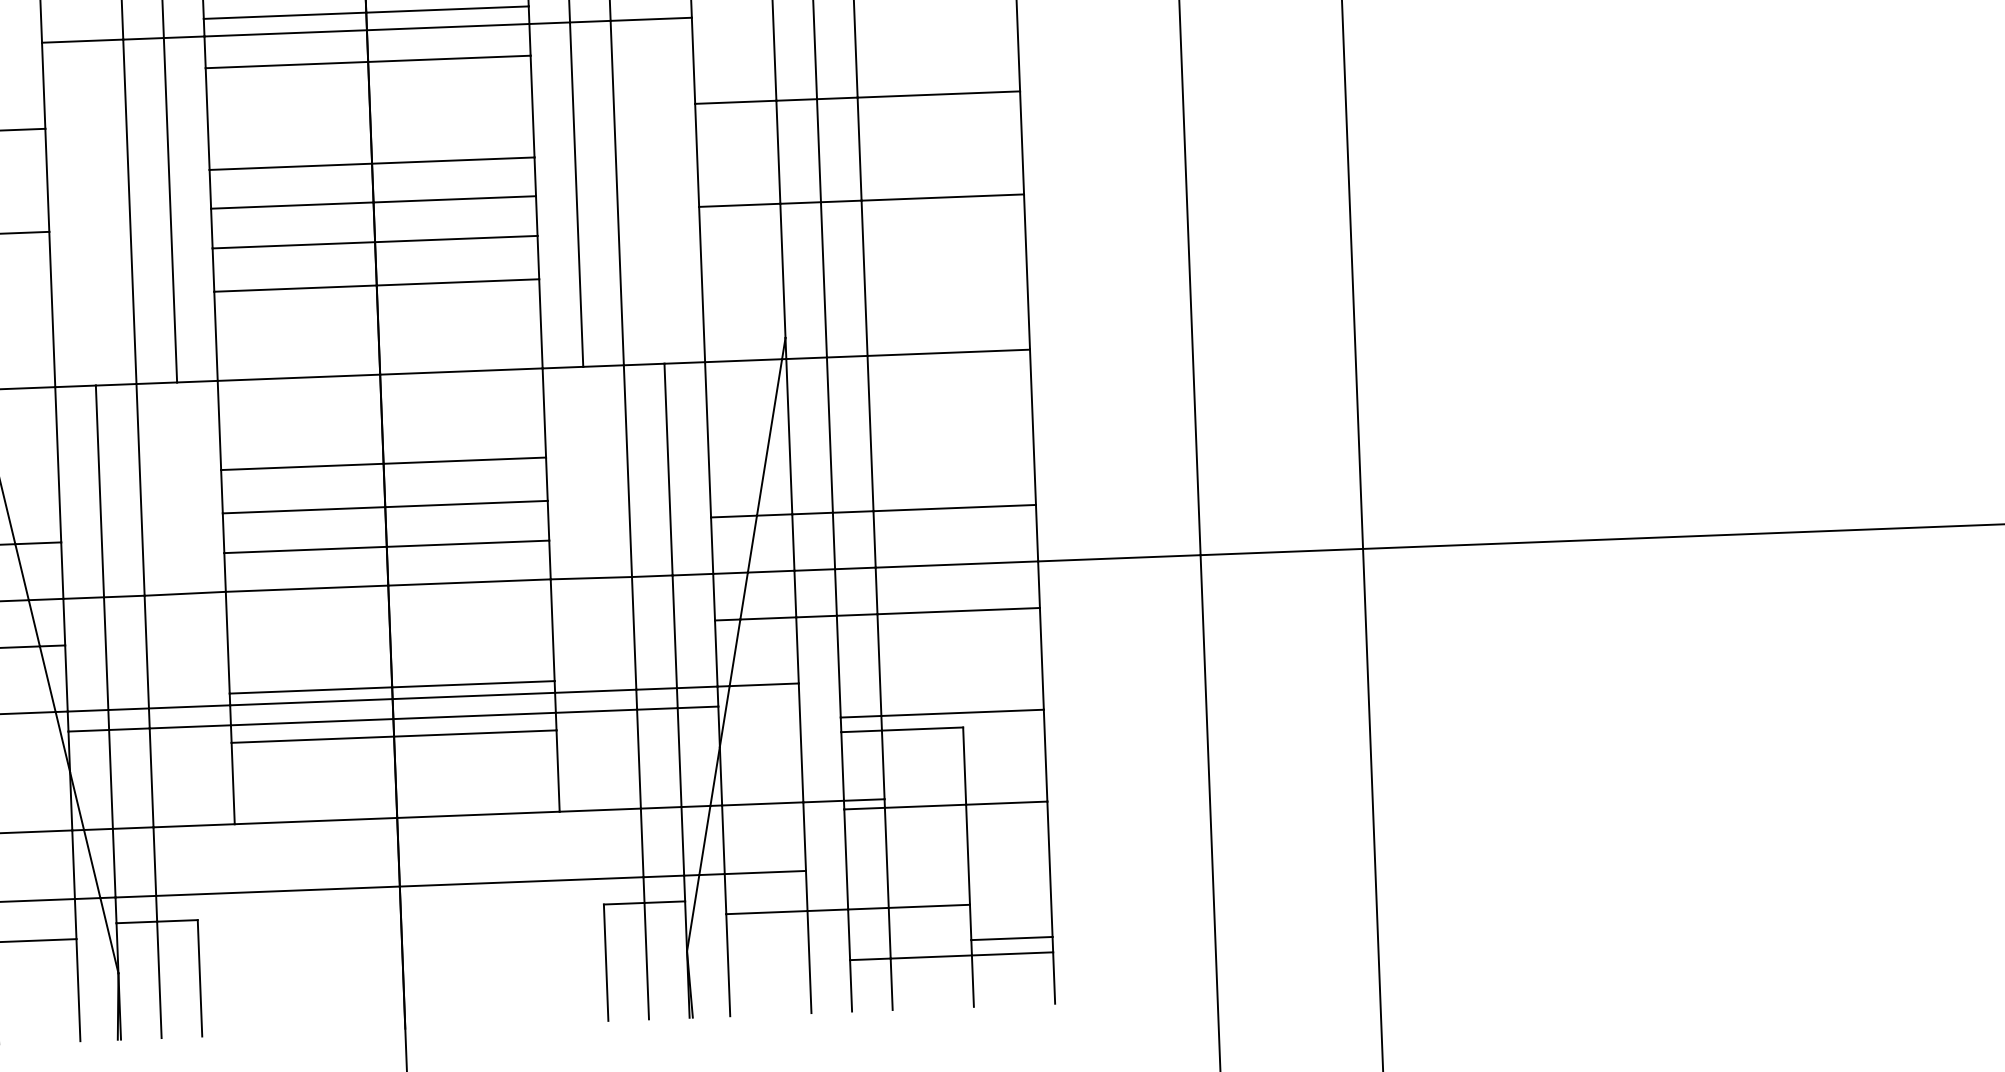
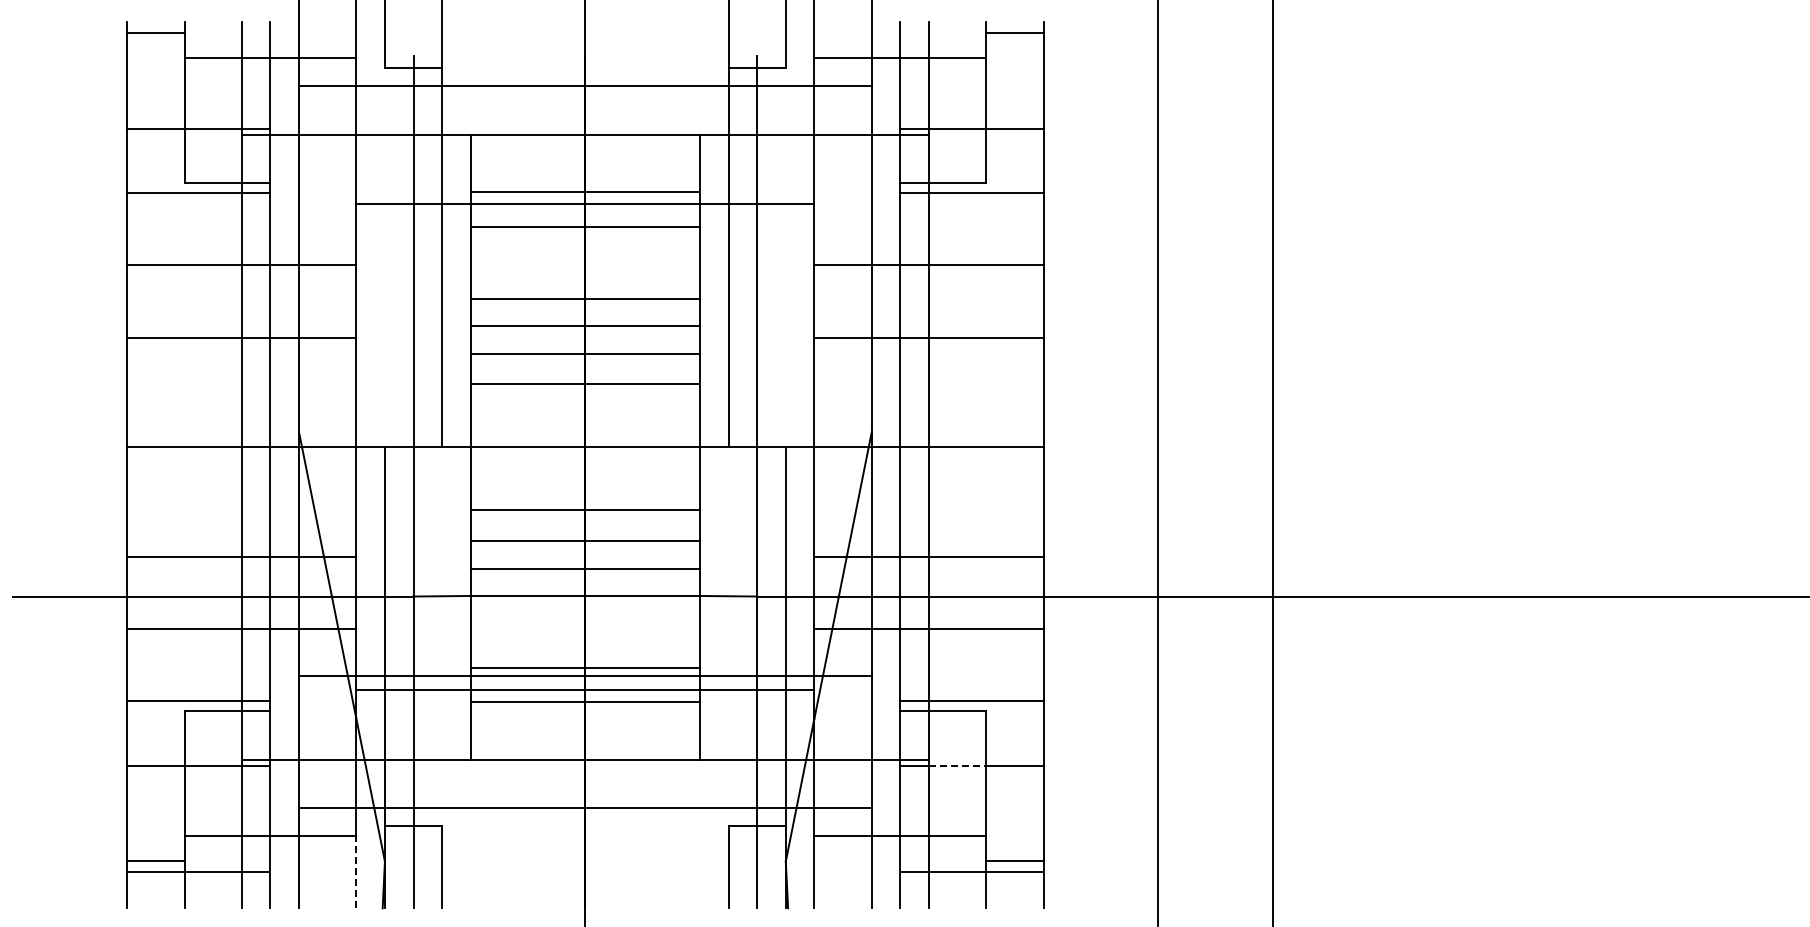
line: (925, 805) -> (957, 765), solid -> dashed
line: (78, 990) -> (356, 872), solid -> dashed

